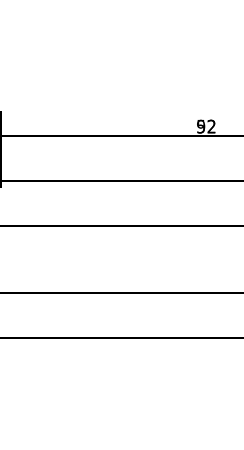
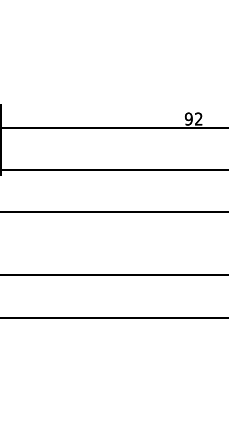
text: (200, 126) -> (188, 118), 52 -> 92

